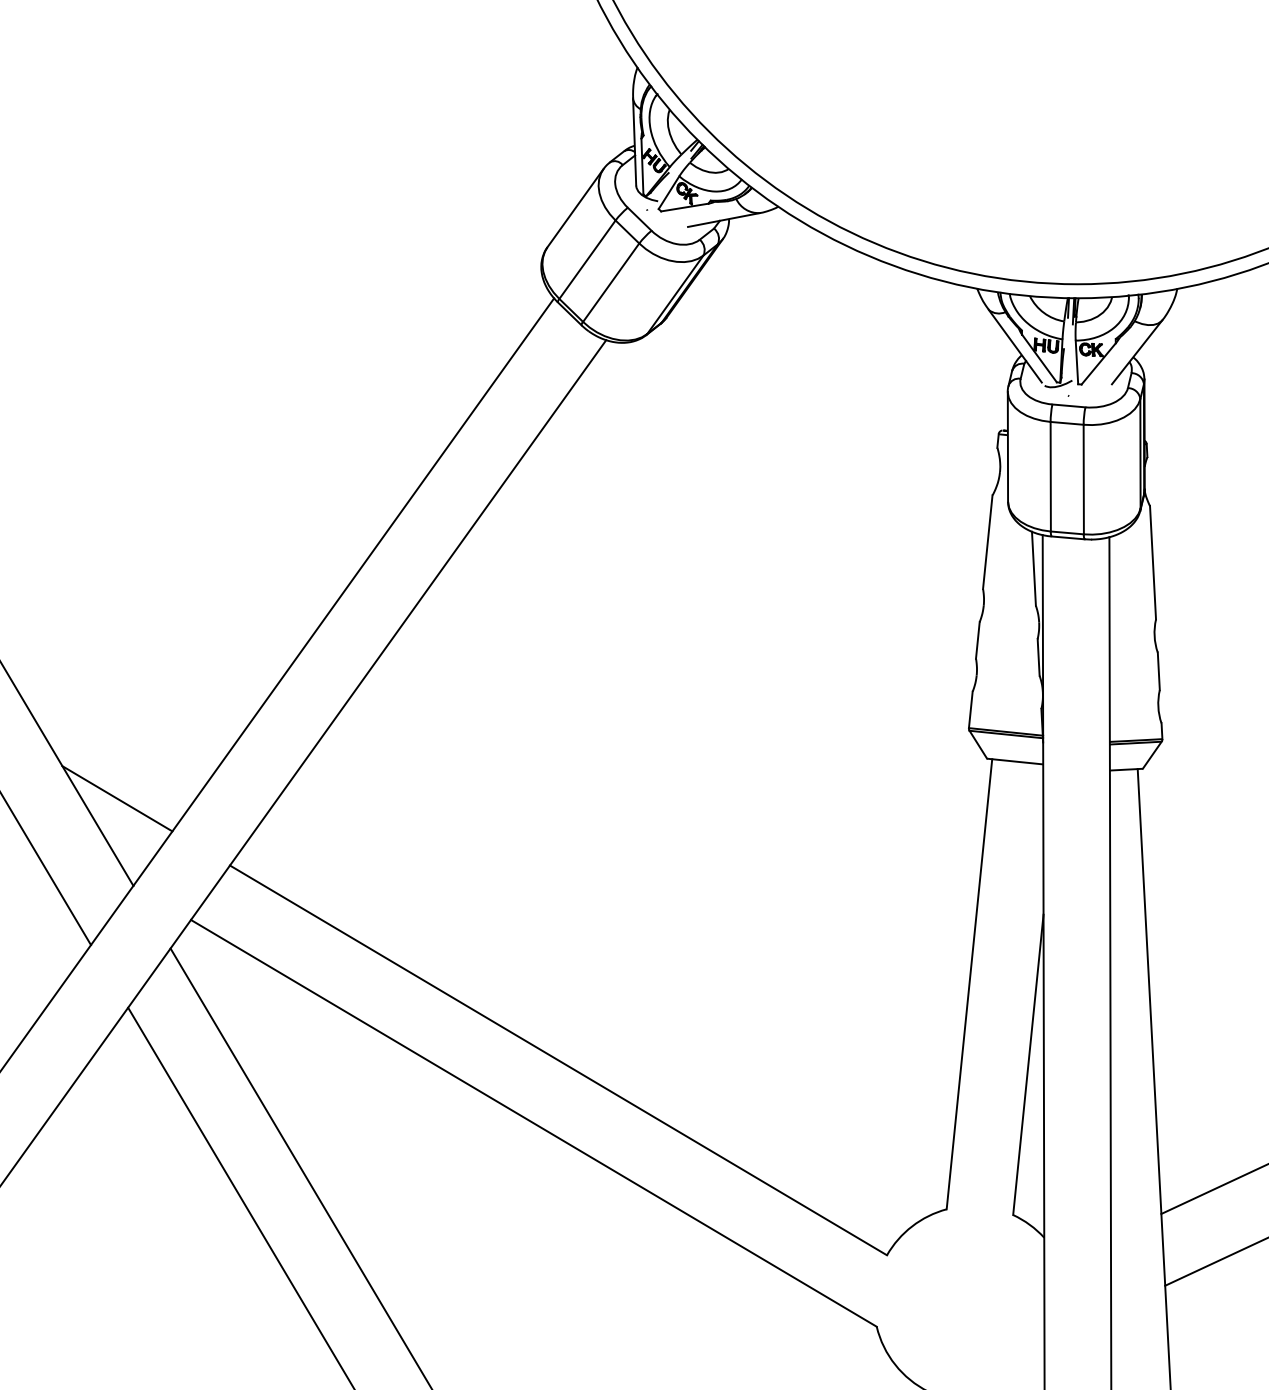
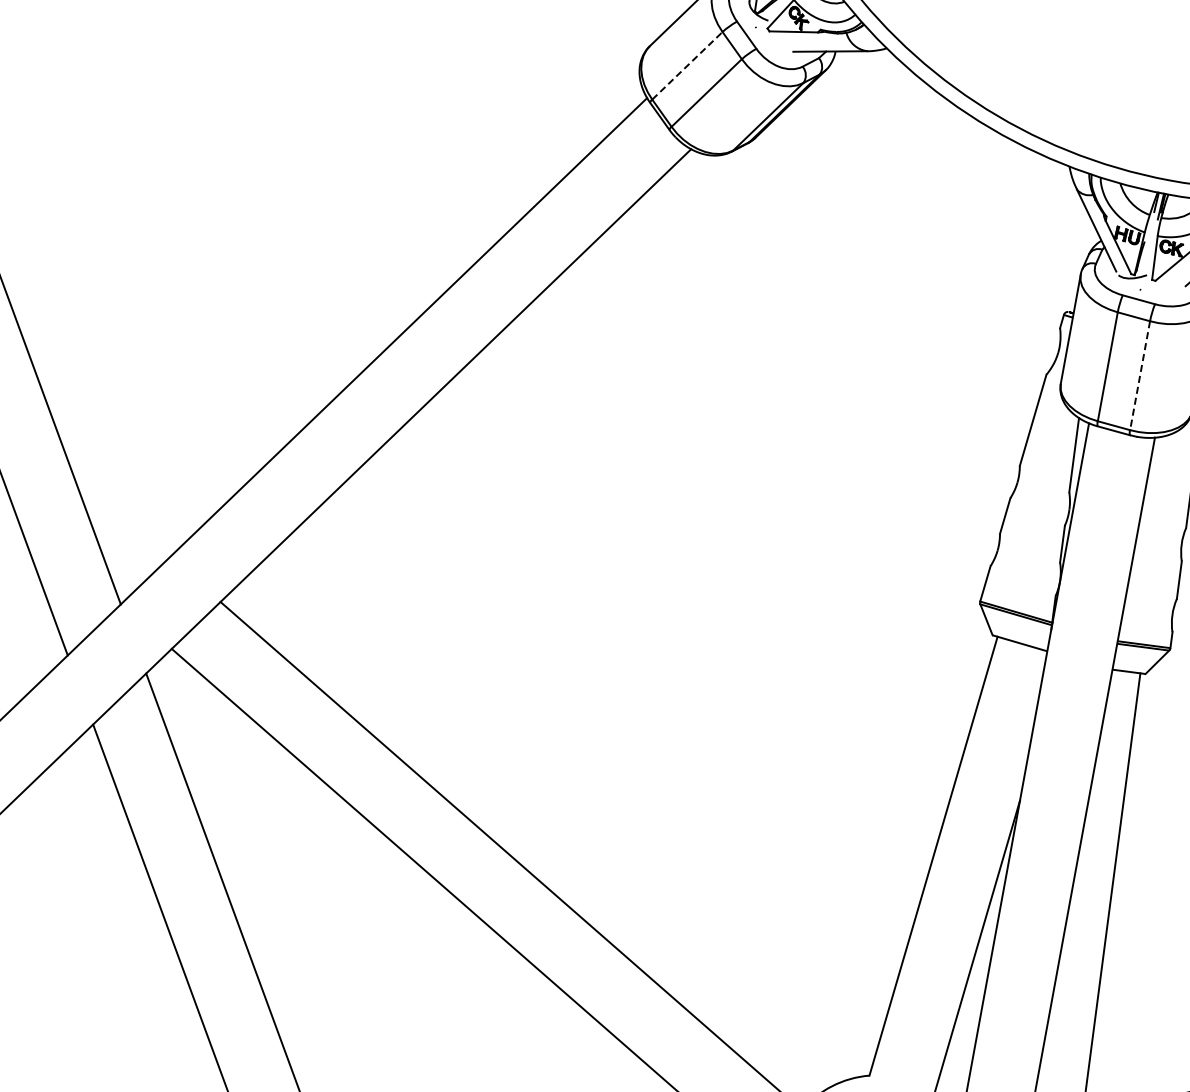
line: (587, 259) -> (687, 65), solid -> dashed
line: (1083, 479) -> (1139, 375), solid -> dashed
line: (117, 798) -> (121, 514), removed

